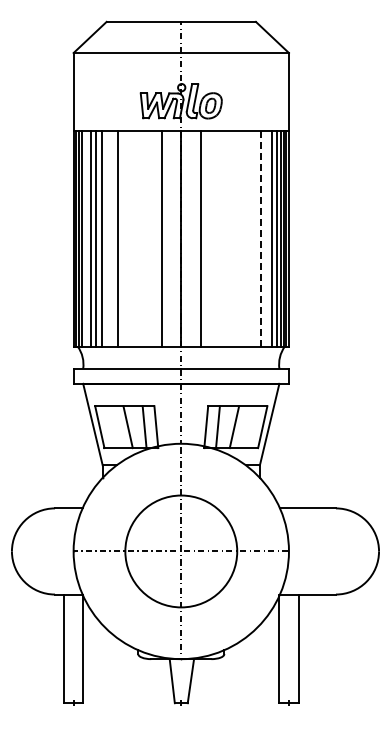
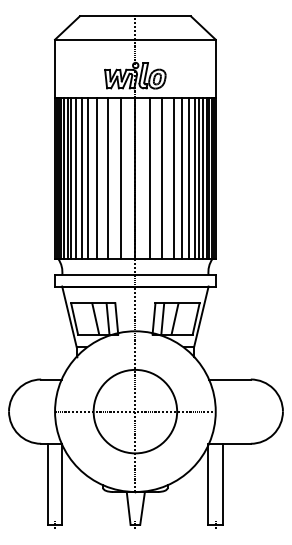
line: (85, 238) -> (63, 178), added
line: (109, 238) -> (81, 178), added
line: (130, 238) -> (97, 178), added
line: (145, 238) -> (108, 178), added
line: (217, 238) -> (162, 178), added
line: (232, 238) -> (173, 178), added
line: (244, 238) -> (182, 178), added
line: (253, 238) -> (189, 178), added
line: (266, 238) -> (198, 178), added
line: (261, 239) -> (195, 178), dashed -> solid

